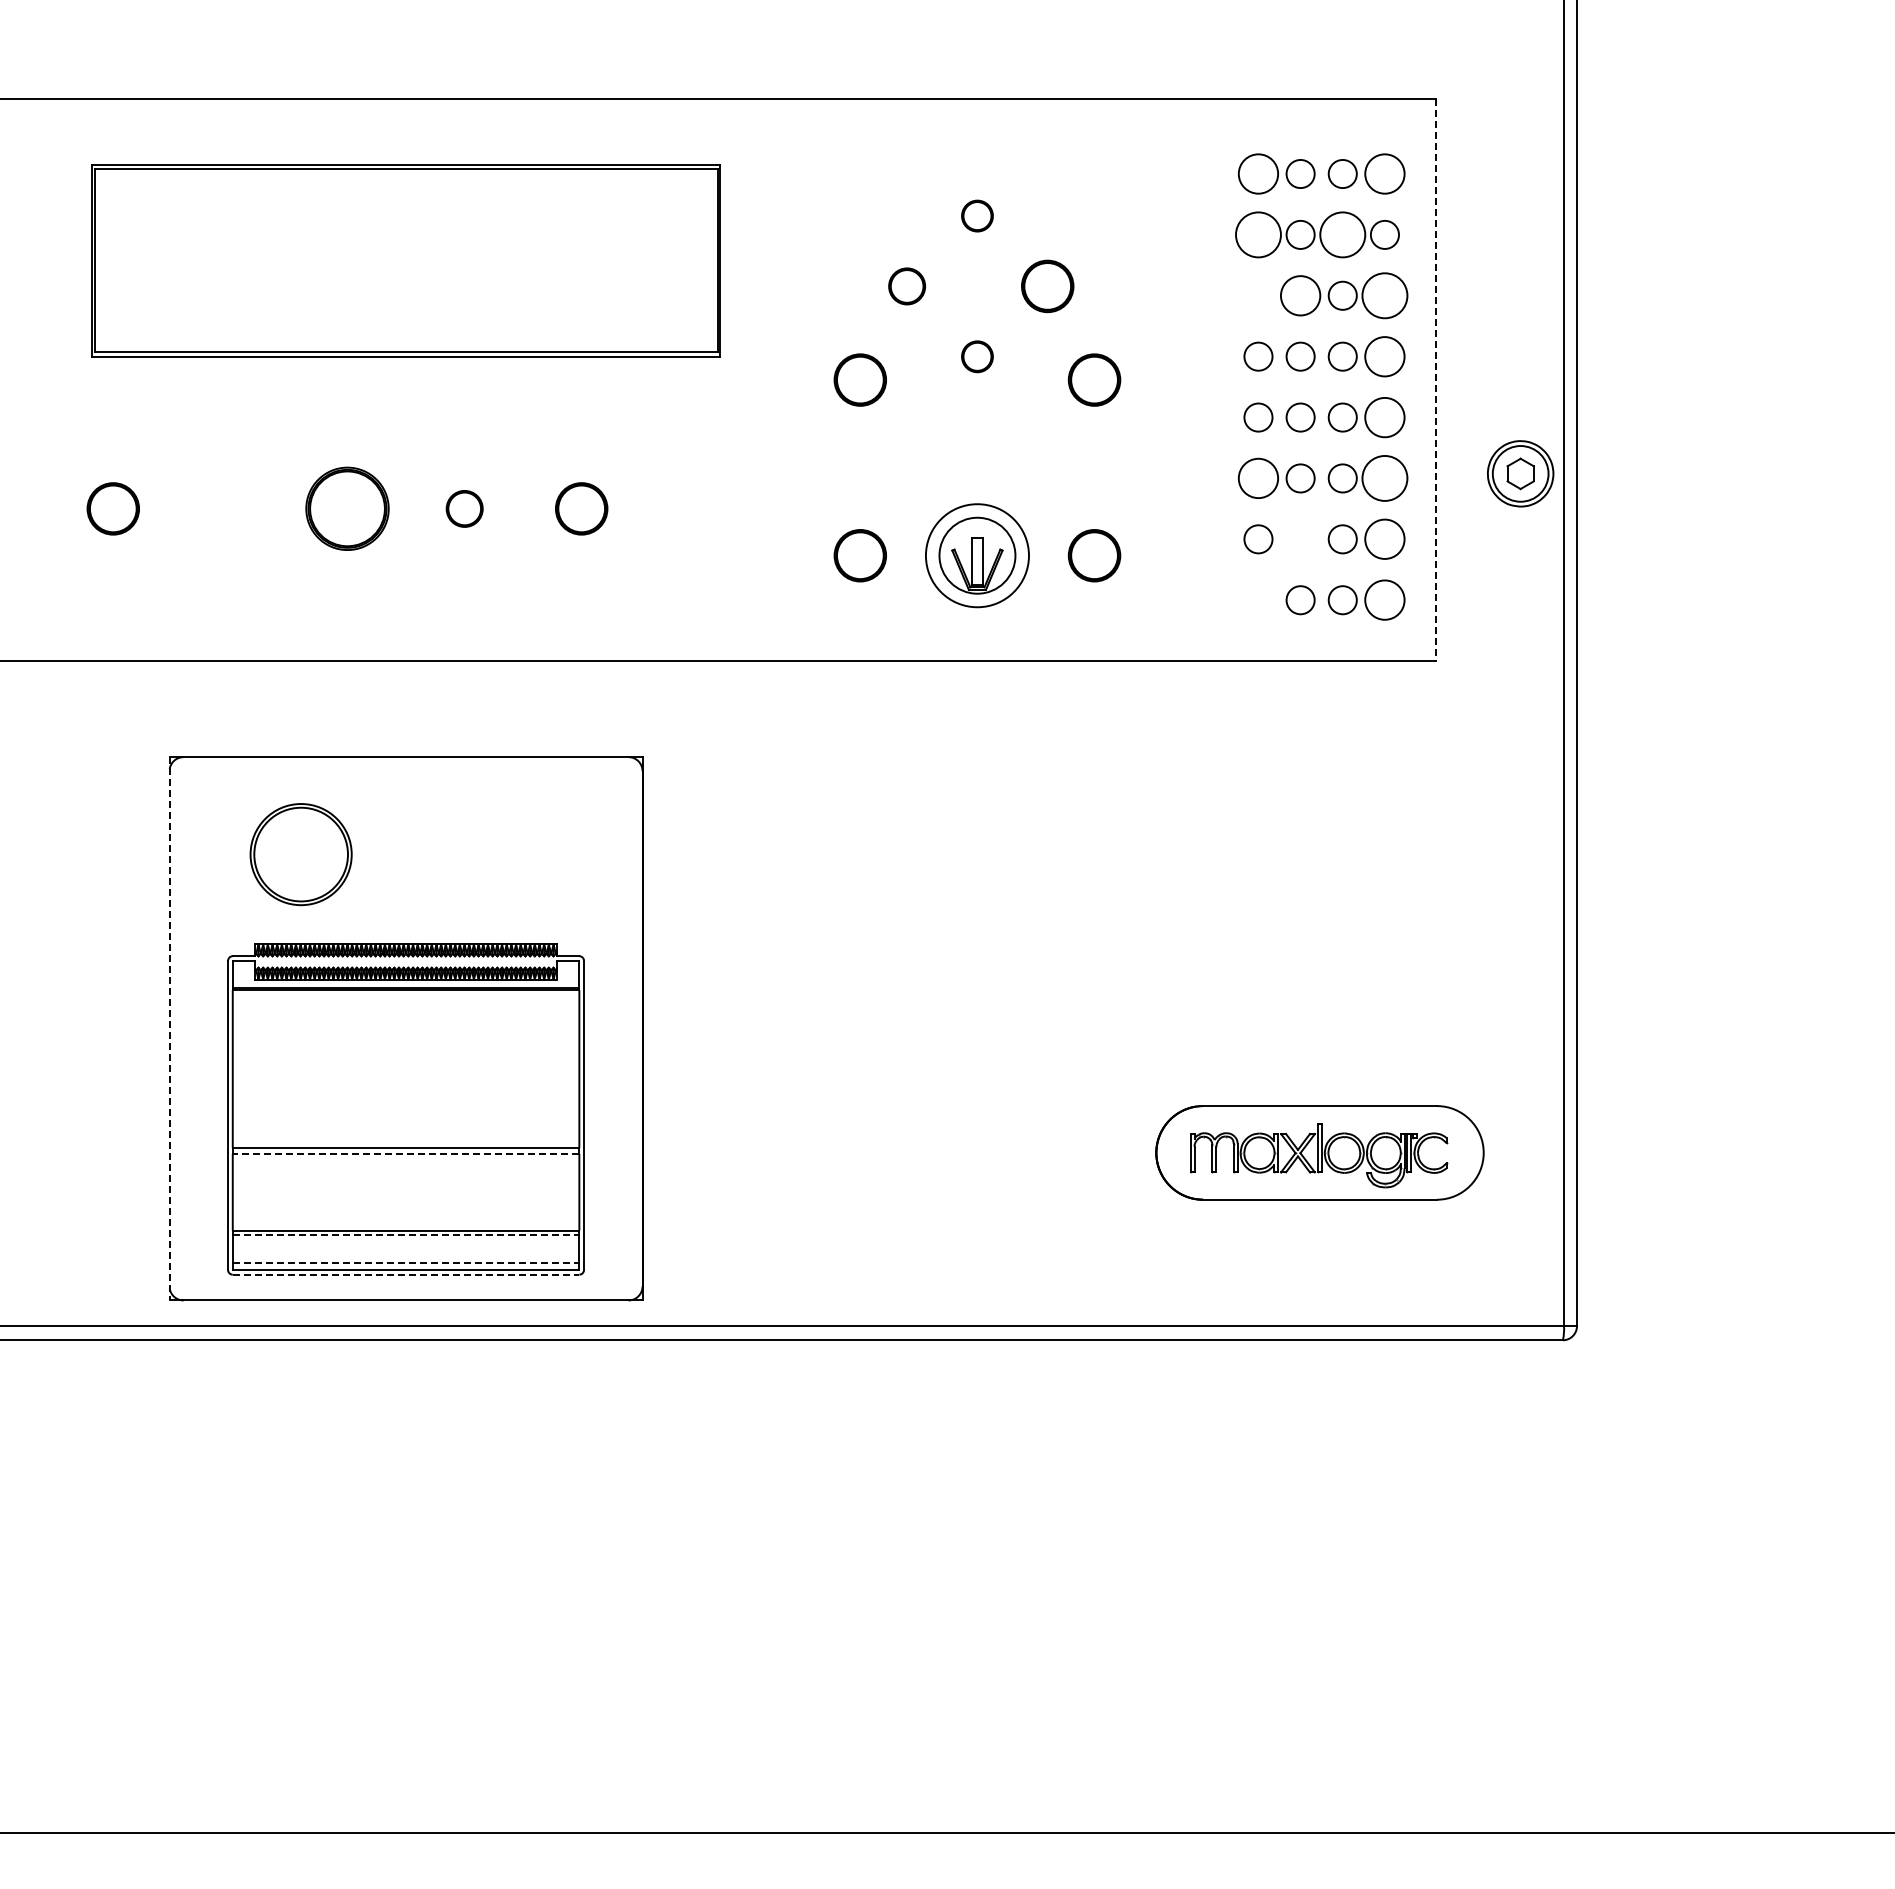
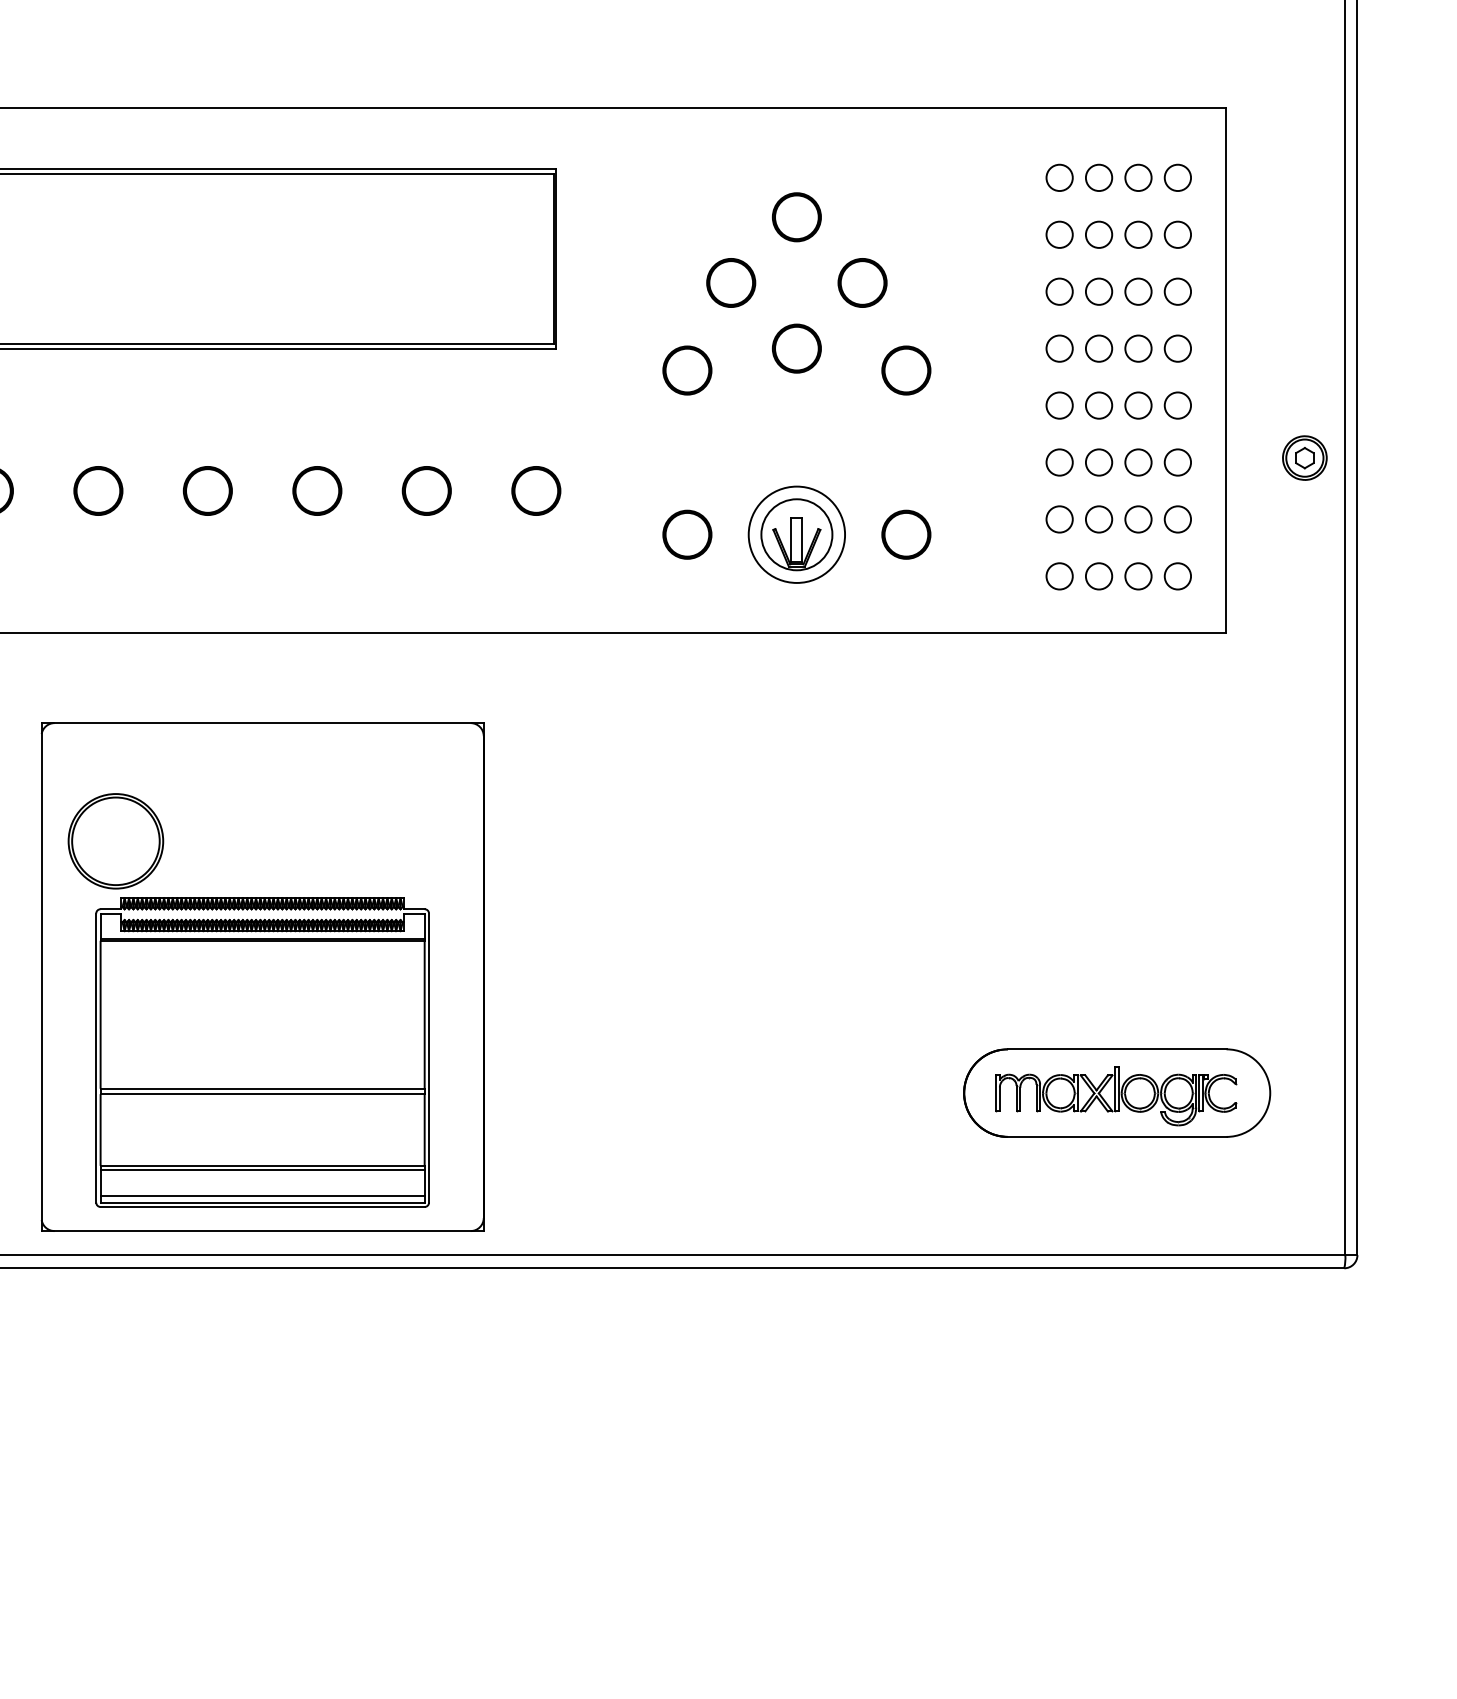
circle: (1258, 173) -> (1059, 177), size x0.71
circle: (1384, 173) -> (1177, 177), size x0.71
part: (977, 215) -> (796, 216), size x1.67
circle: (1258, 234) -> (1059, 234), size x0.62
circle: (1342, 234) -> (1138, 234), size x0.62
part: (906, 286) -> (730, 283), size x1.43
circle: (1258, 295) -> (1059, 291), added
circle: (1300, 295) -> (1098, 291), size x0.71
circle: (1384, 295) -> (1177, 291), size x0.62
part: (977, 356) -> (796, 348), size x1.67
circle: (1384, 356) -> (1177, 348), size x0.71
line: (1436, 380) -> (1226, 370), dashed -> solid
circle: (1384, 417) -> (1177, 405), size x0.71
part: (1520, 473) -> (1304, 457), size x0.71
circle: (1258, 478) -> (1059, 462), size x0.71
circle: (1384, 478) -> (1177, 462), size x0.62
part: (230, 508) -> (98, 490), added
part: (347, 508) -> (207, 490), size x0.62
part: (464, 508) -> (317, 490), size x1.43
part: (698, 508) -> (536, 490), added
circle: (1300, 539) -> (1098, 519), added
circle: (1384, 539) -> (1177, 519), size x0.71
circle: (1258, 600) -> (1059, 576), added
circle: (1384, 600) -> (1177, 576), size x0.71
part: (300, 854) -> (115, 841), moved
line: (169, 1028) -> (41, 976), dashed -> solid
line: (405, 1153) -> (262, 1093), dashed -> solid
line: (406, 1235) -> (263, 1170), dashed -> solid
line: (406, 1263) -> (263, 1196), dashed -> solid
line: (406, 1274) -> (263, 1206), dashed -> solid

